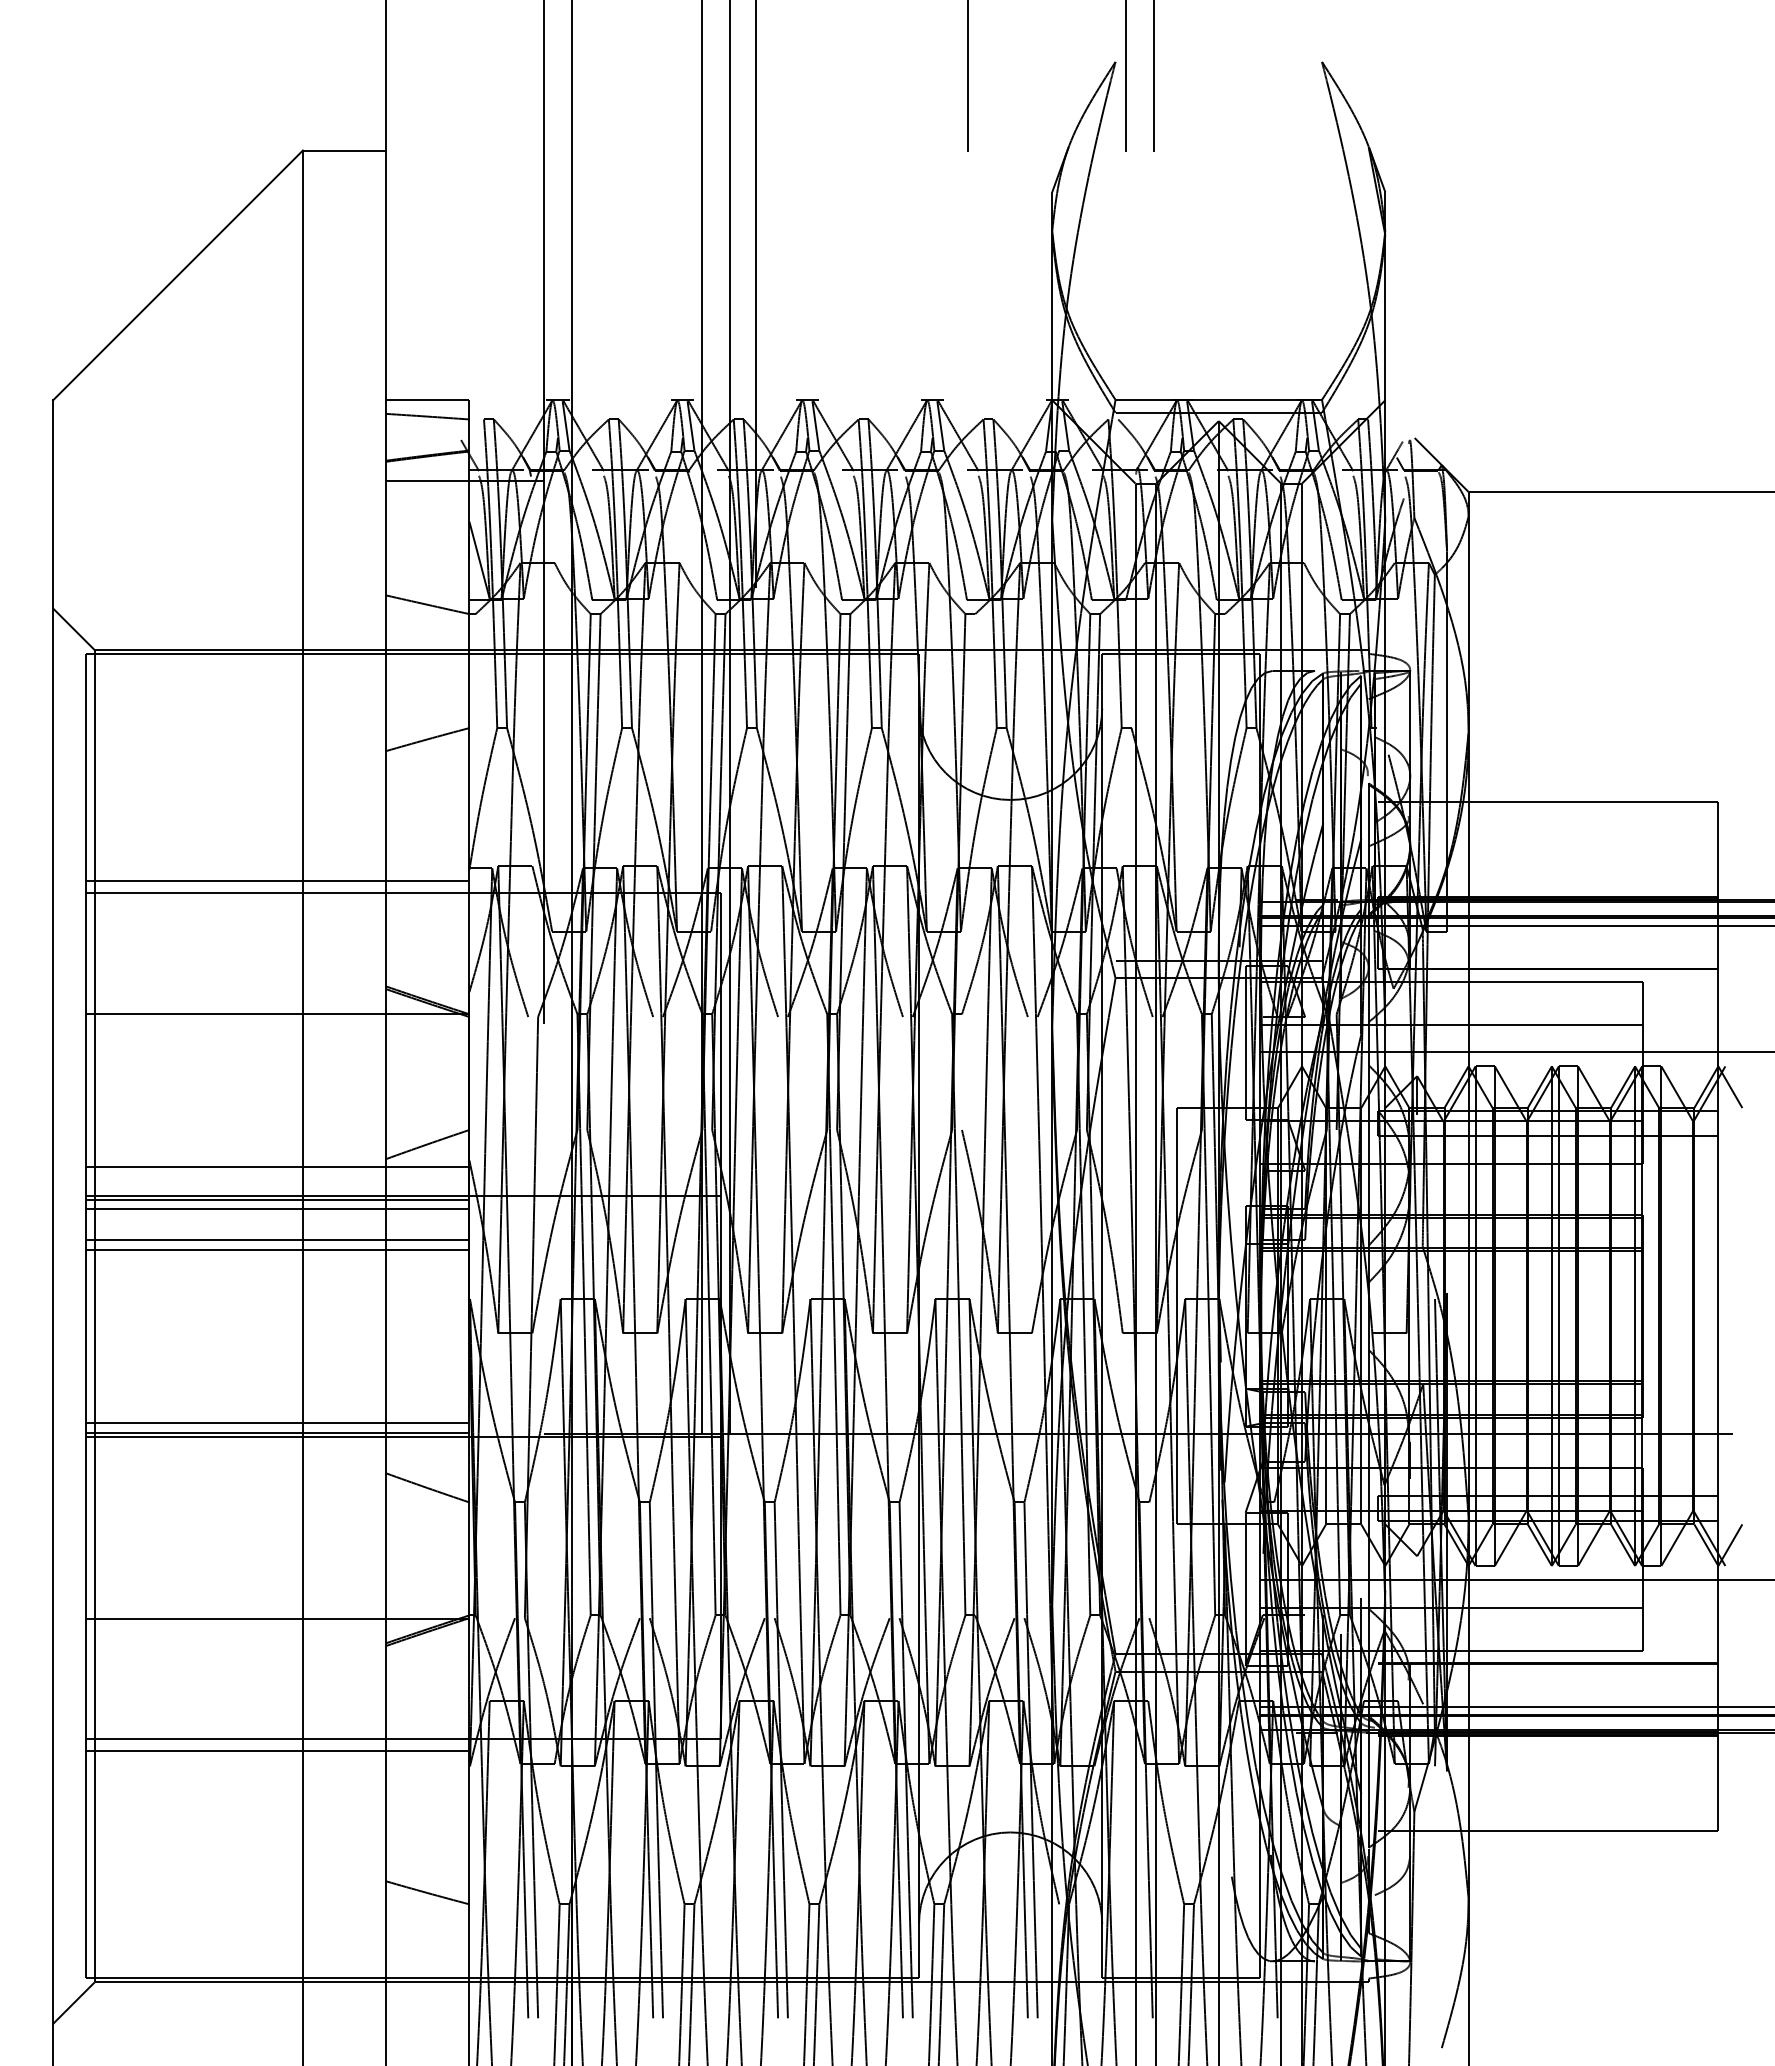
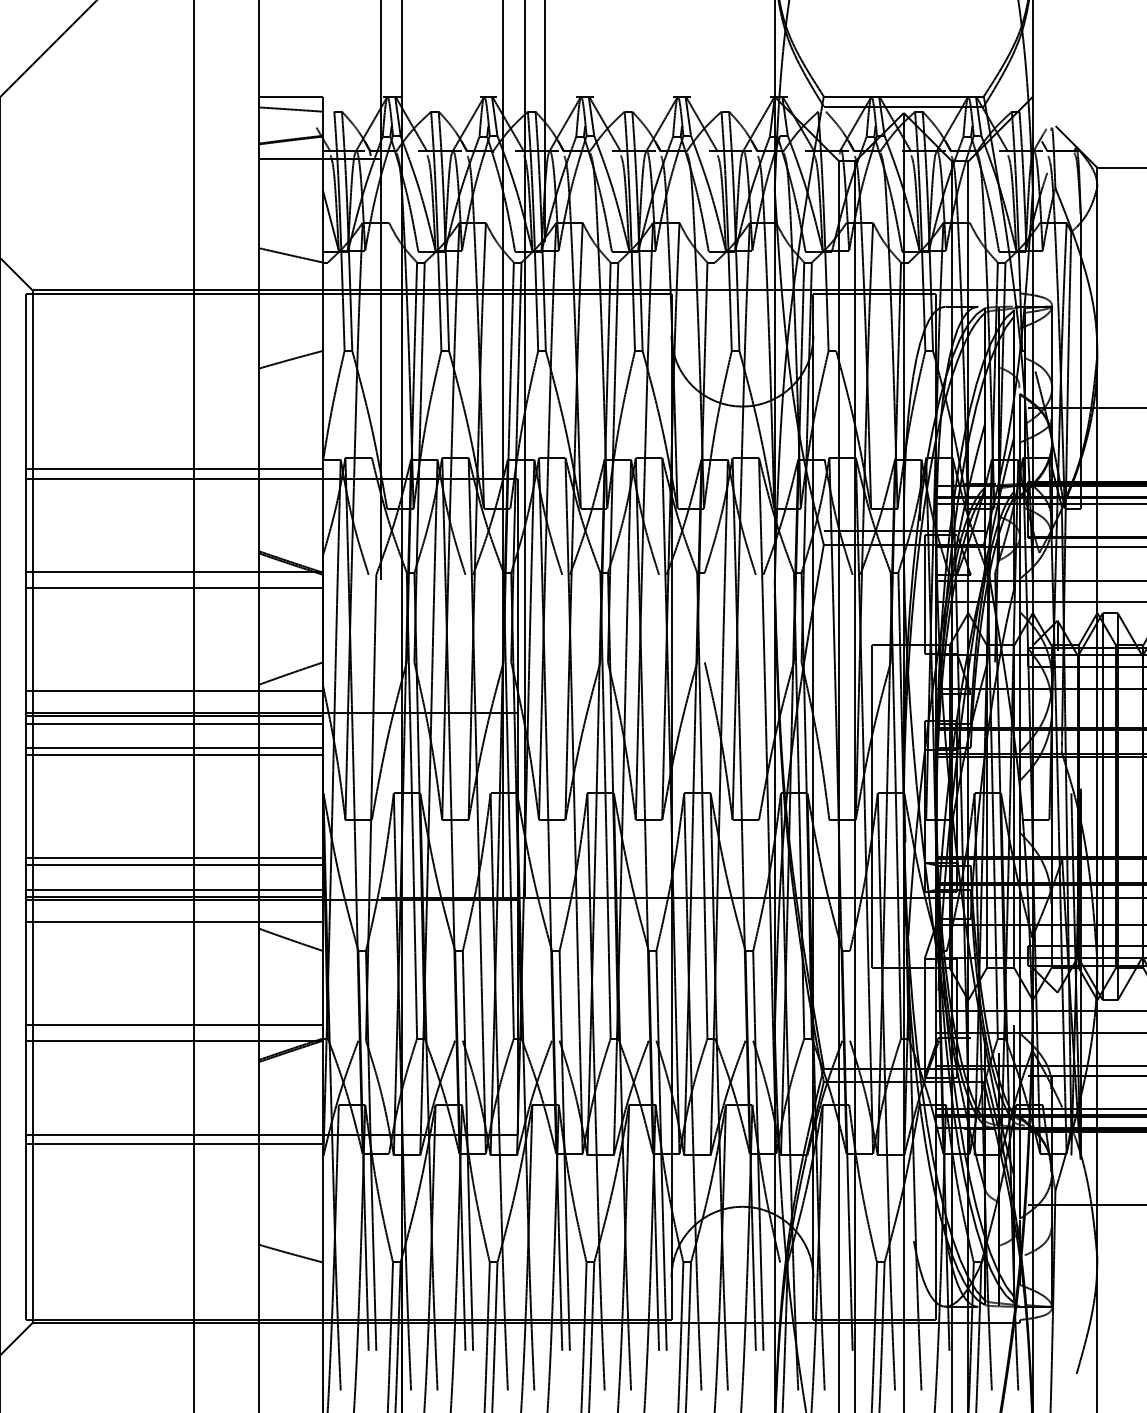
line: (277, 1034) -> (174, 588), added
line: (277, 1382) -> (174, 858), added
line: (277, 1392) -> (174, 865), added
line: (277, 1465) -> (174, 922), added
line: (277, 1598) -> (174, 1025), added

